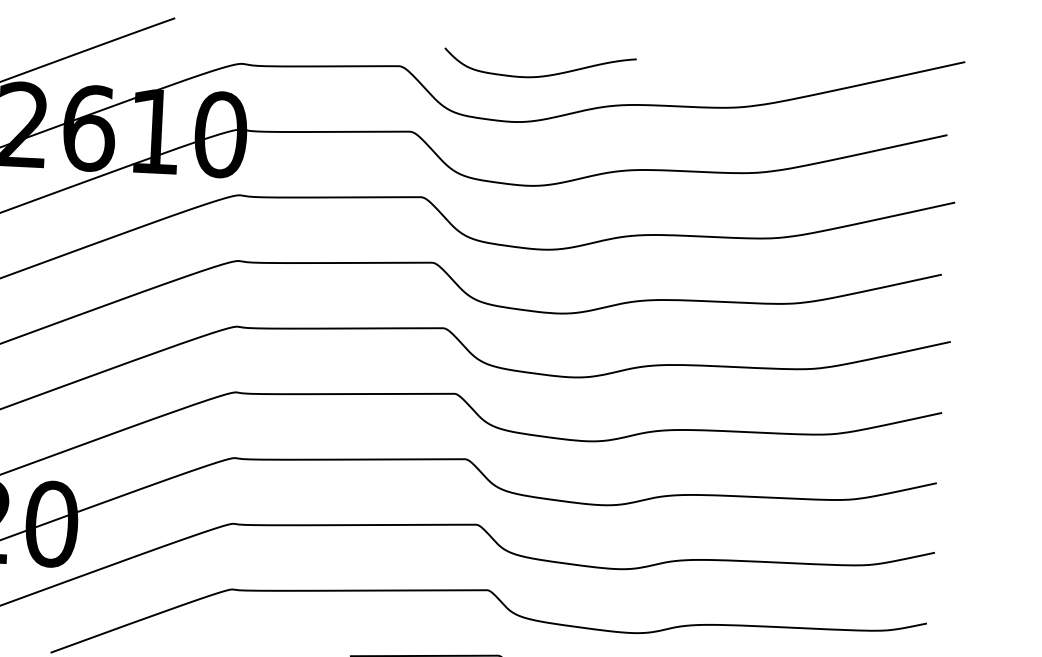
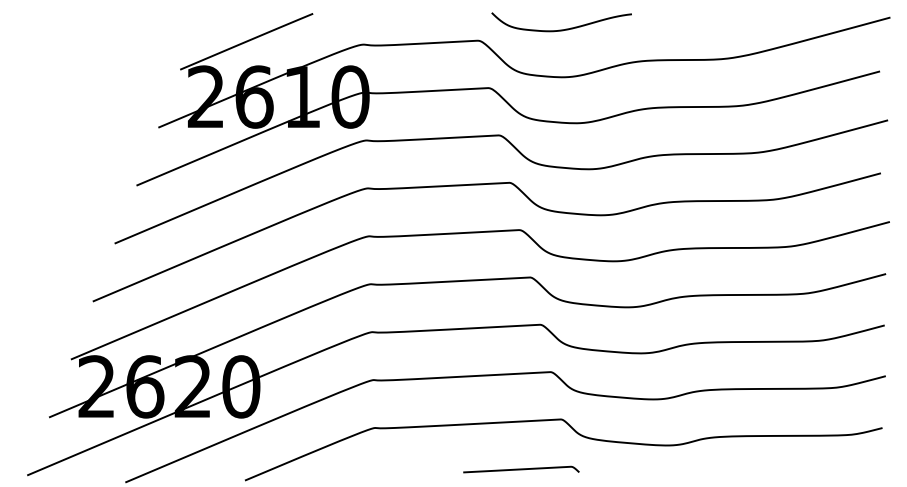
curve: (539, 75) -> (561, 29), moved

